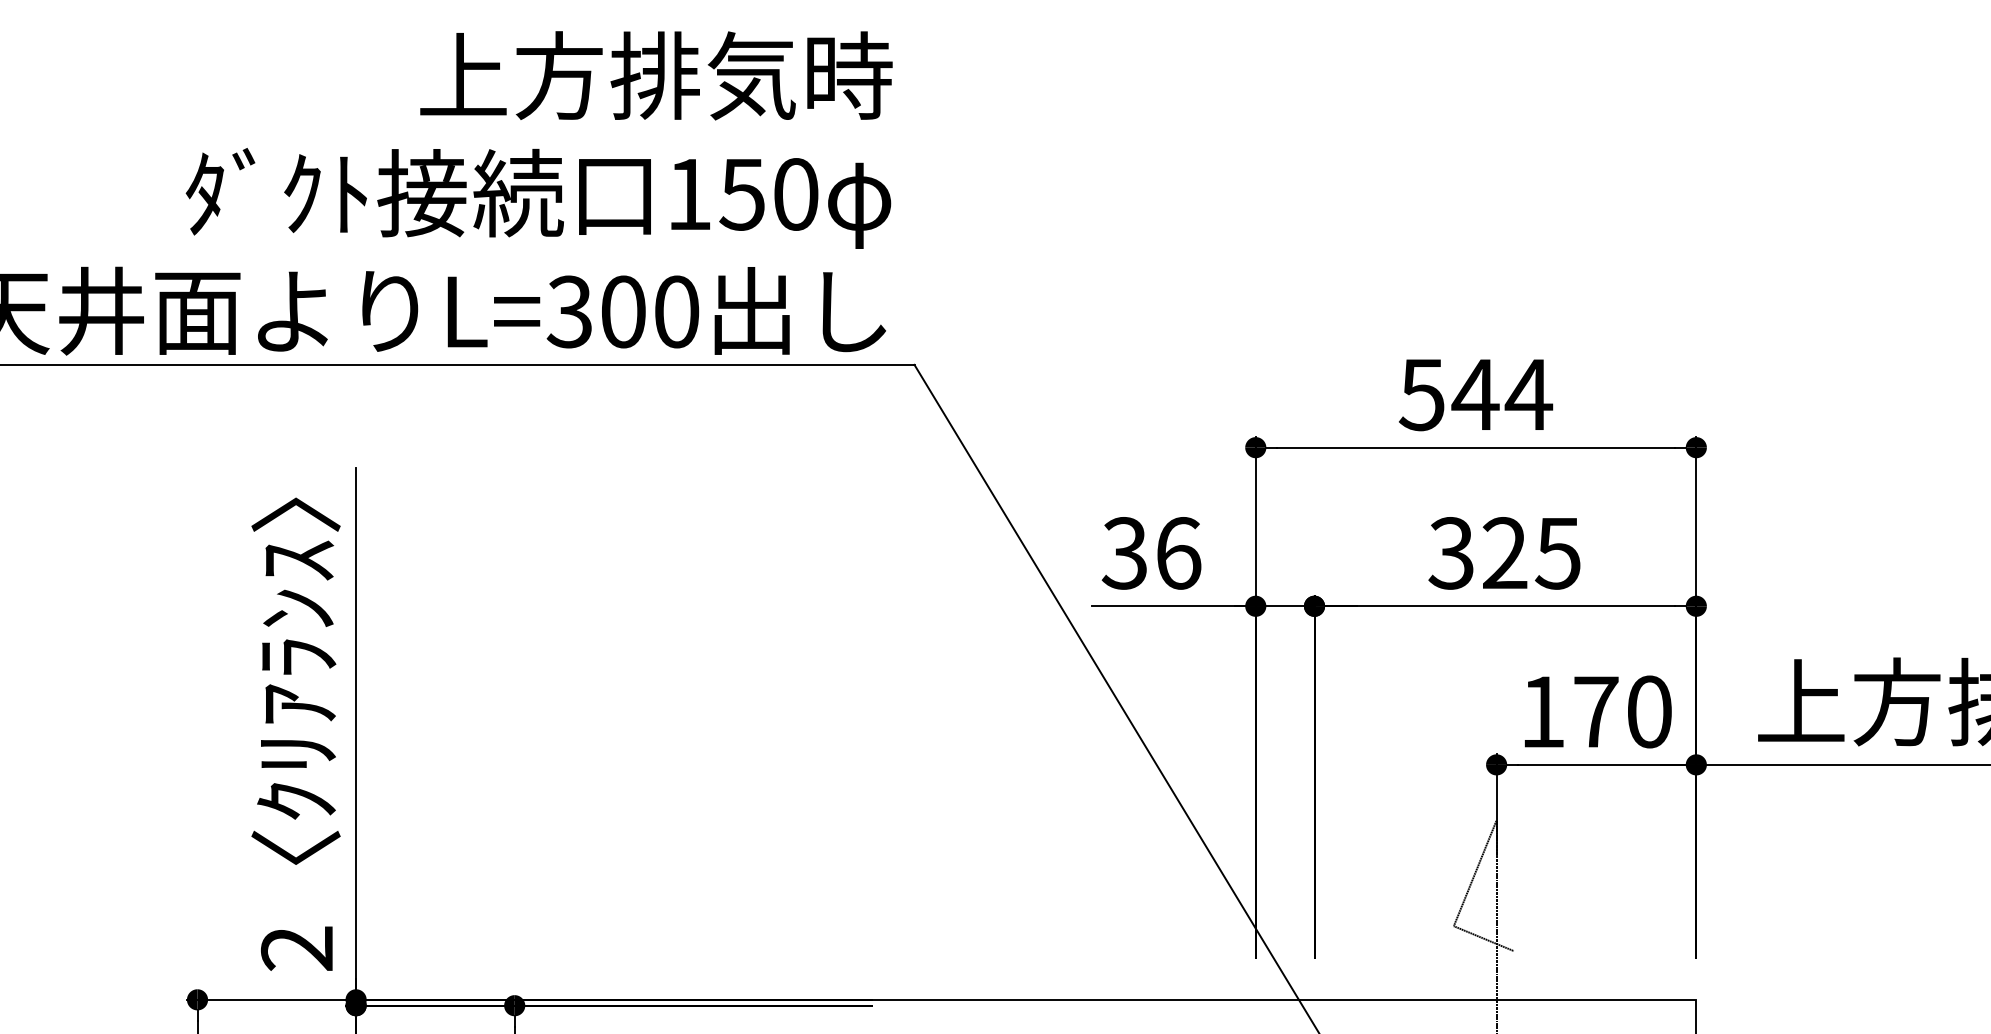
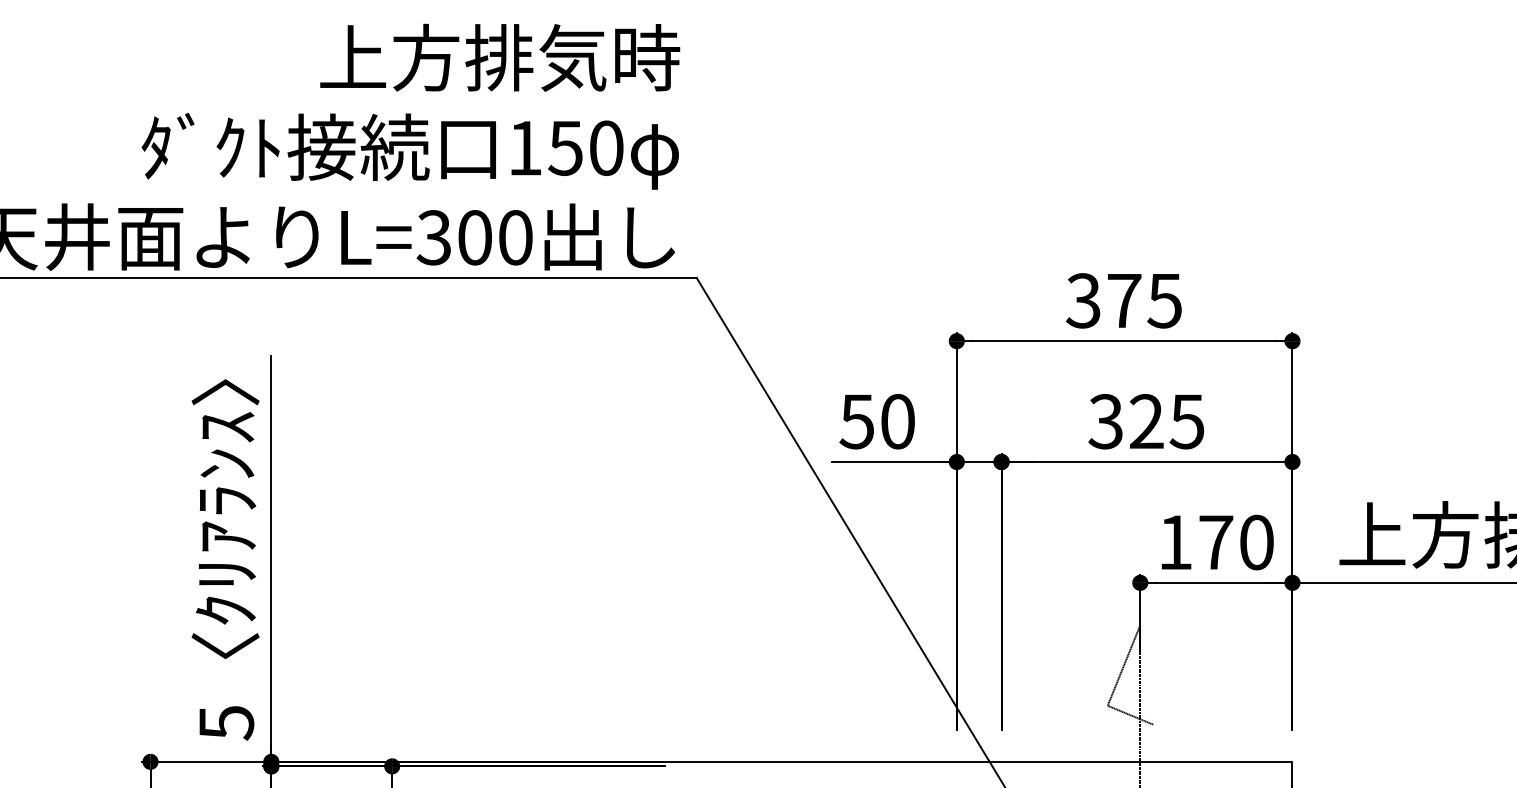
text: (1476, 394) -> (1124, 300), 544 -> 375
text: (1151, 553) -> (877, 421), 36 -> 50
text: (296, 949) -> (225, 723), 2 -> 5

